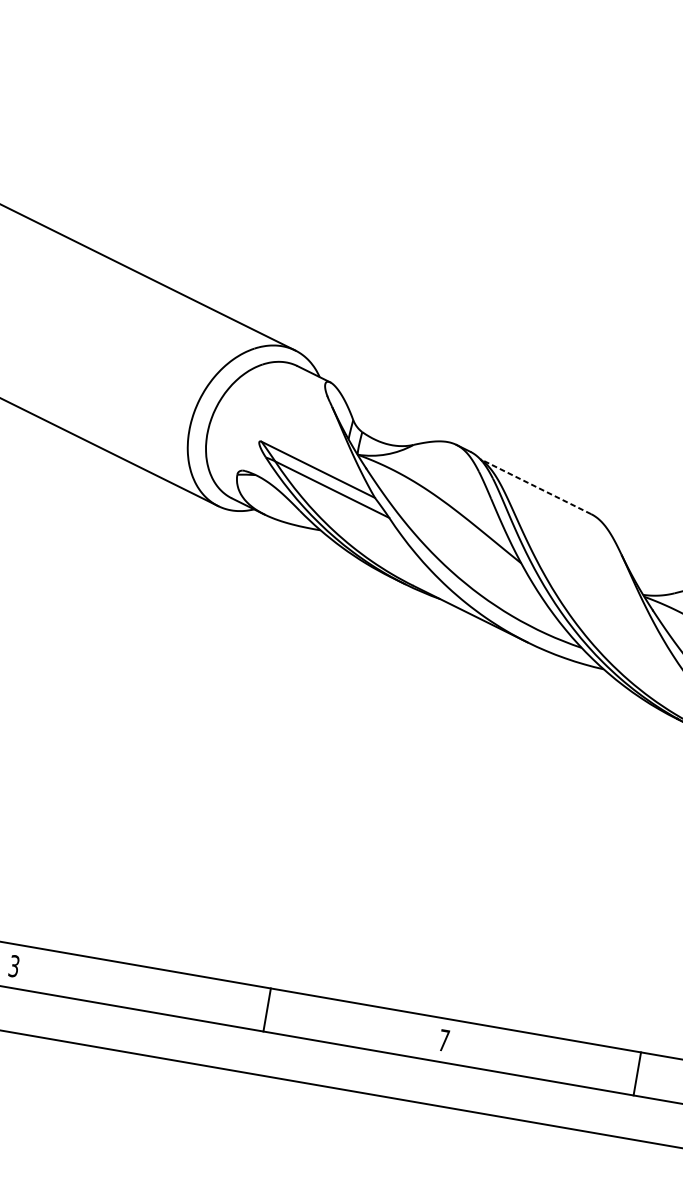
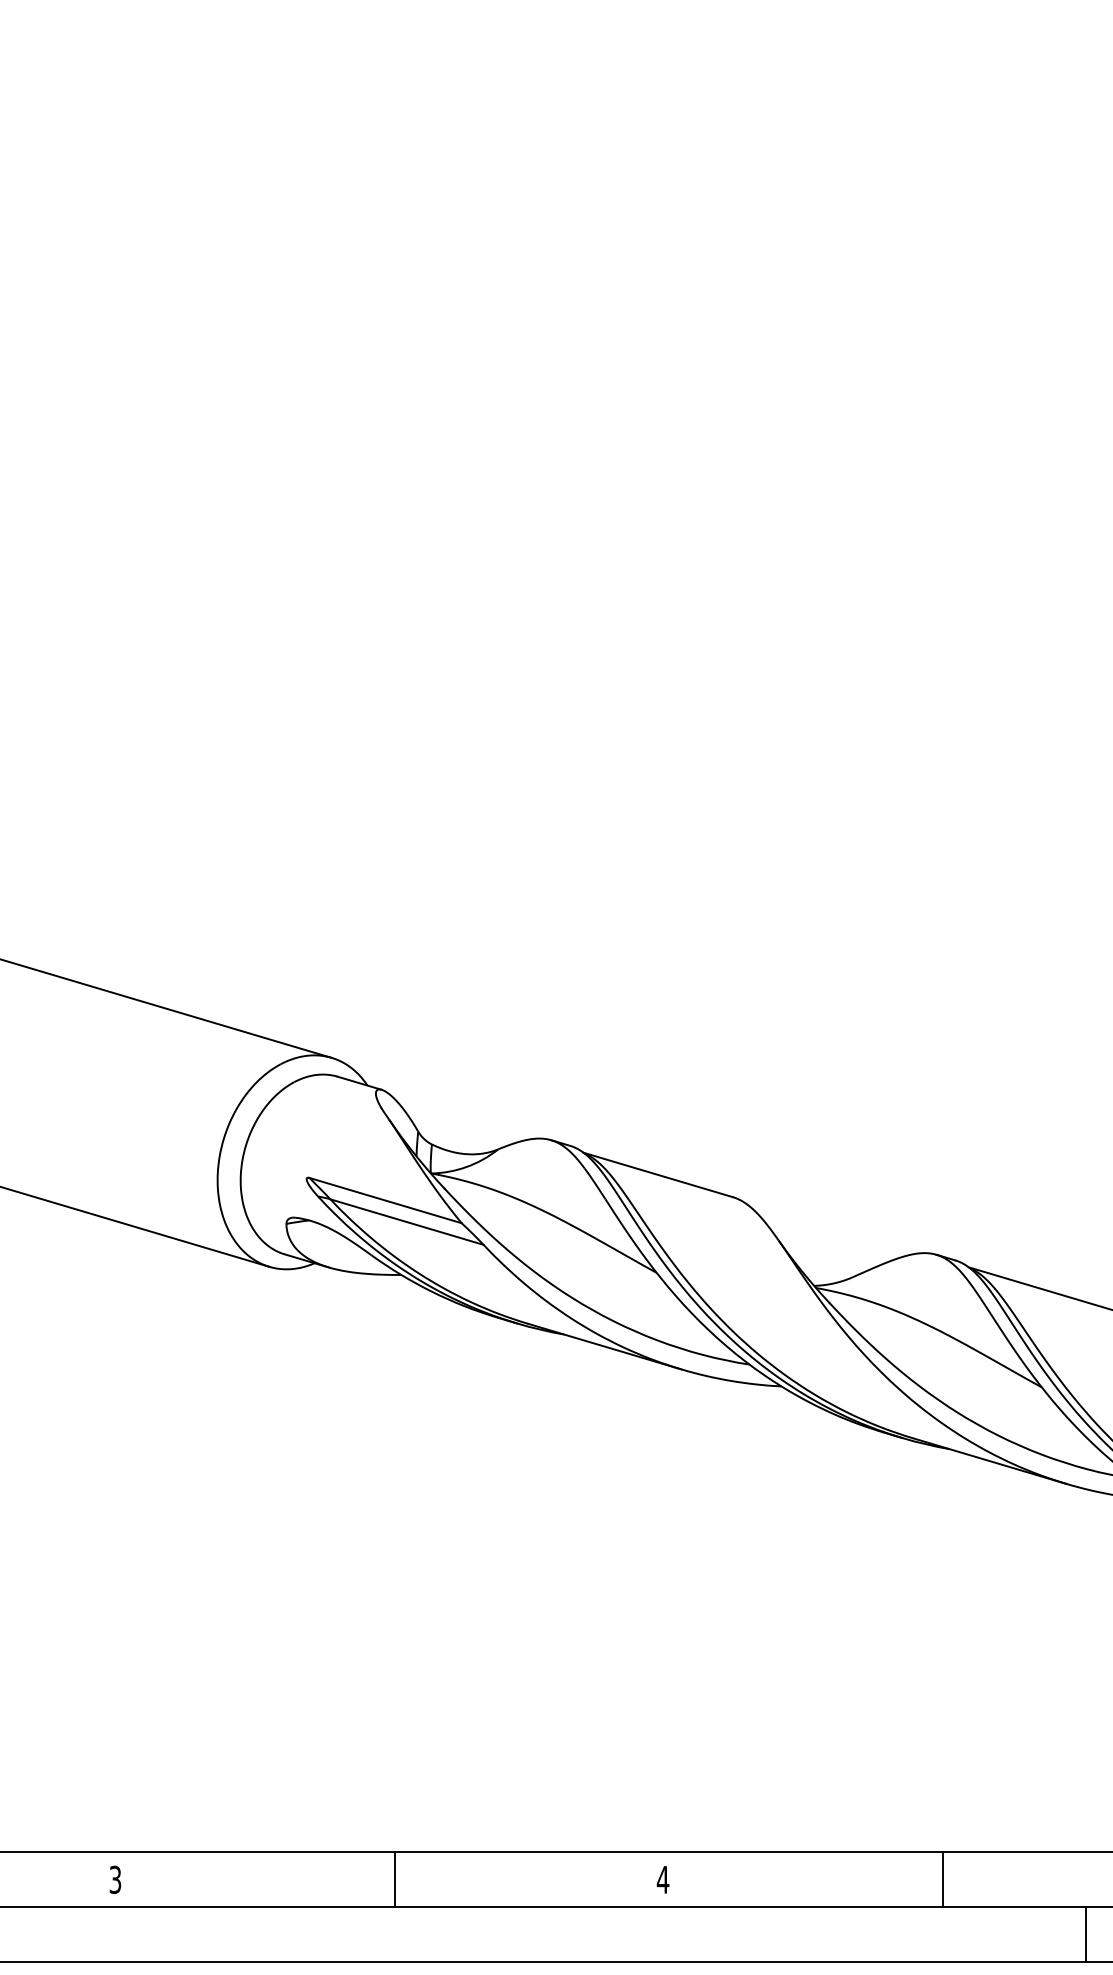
line: (536, 486) -> (658, 1174), dashed -> solid
line: (267, 1009) -> (394, 1879), moved
text: (443, 1040) -> (662, 1879), 7 -> 4
line: (637, 1073) -> (943, 1879), moved

